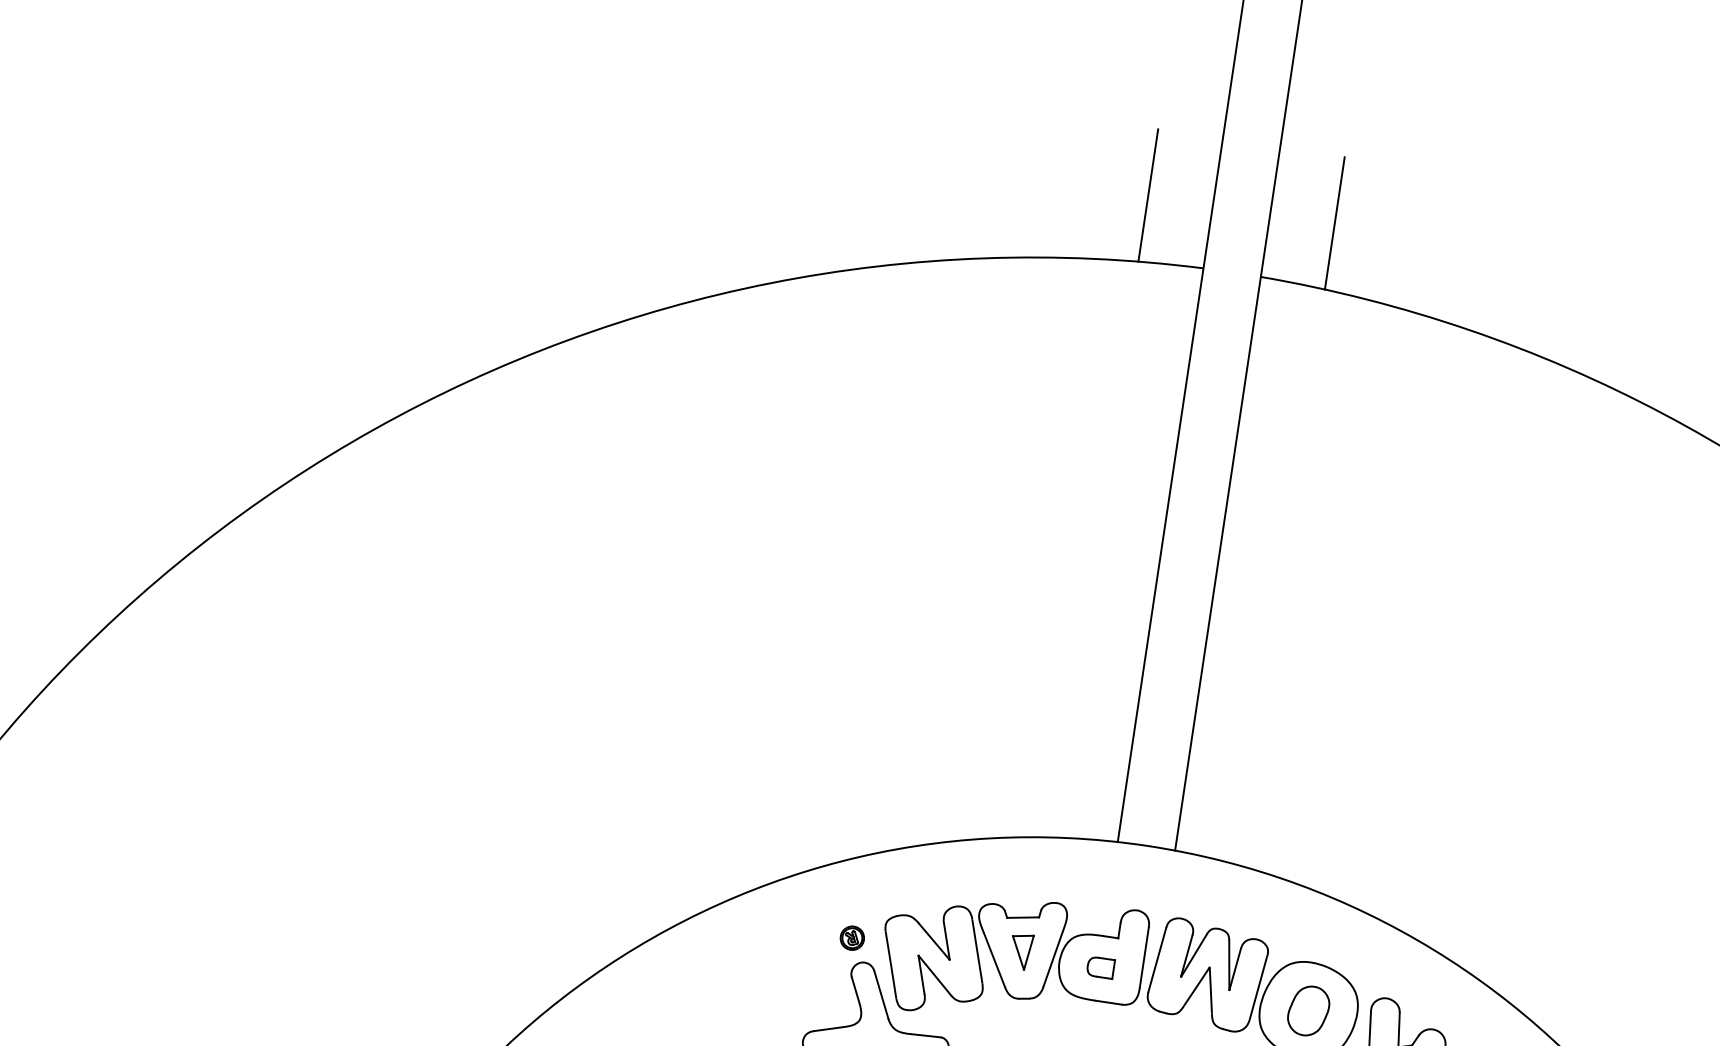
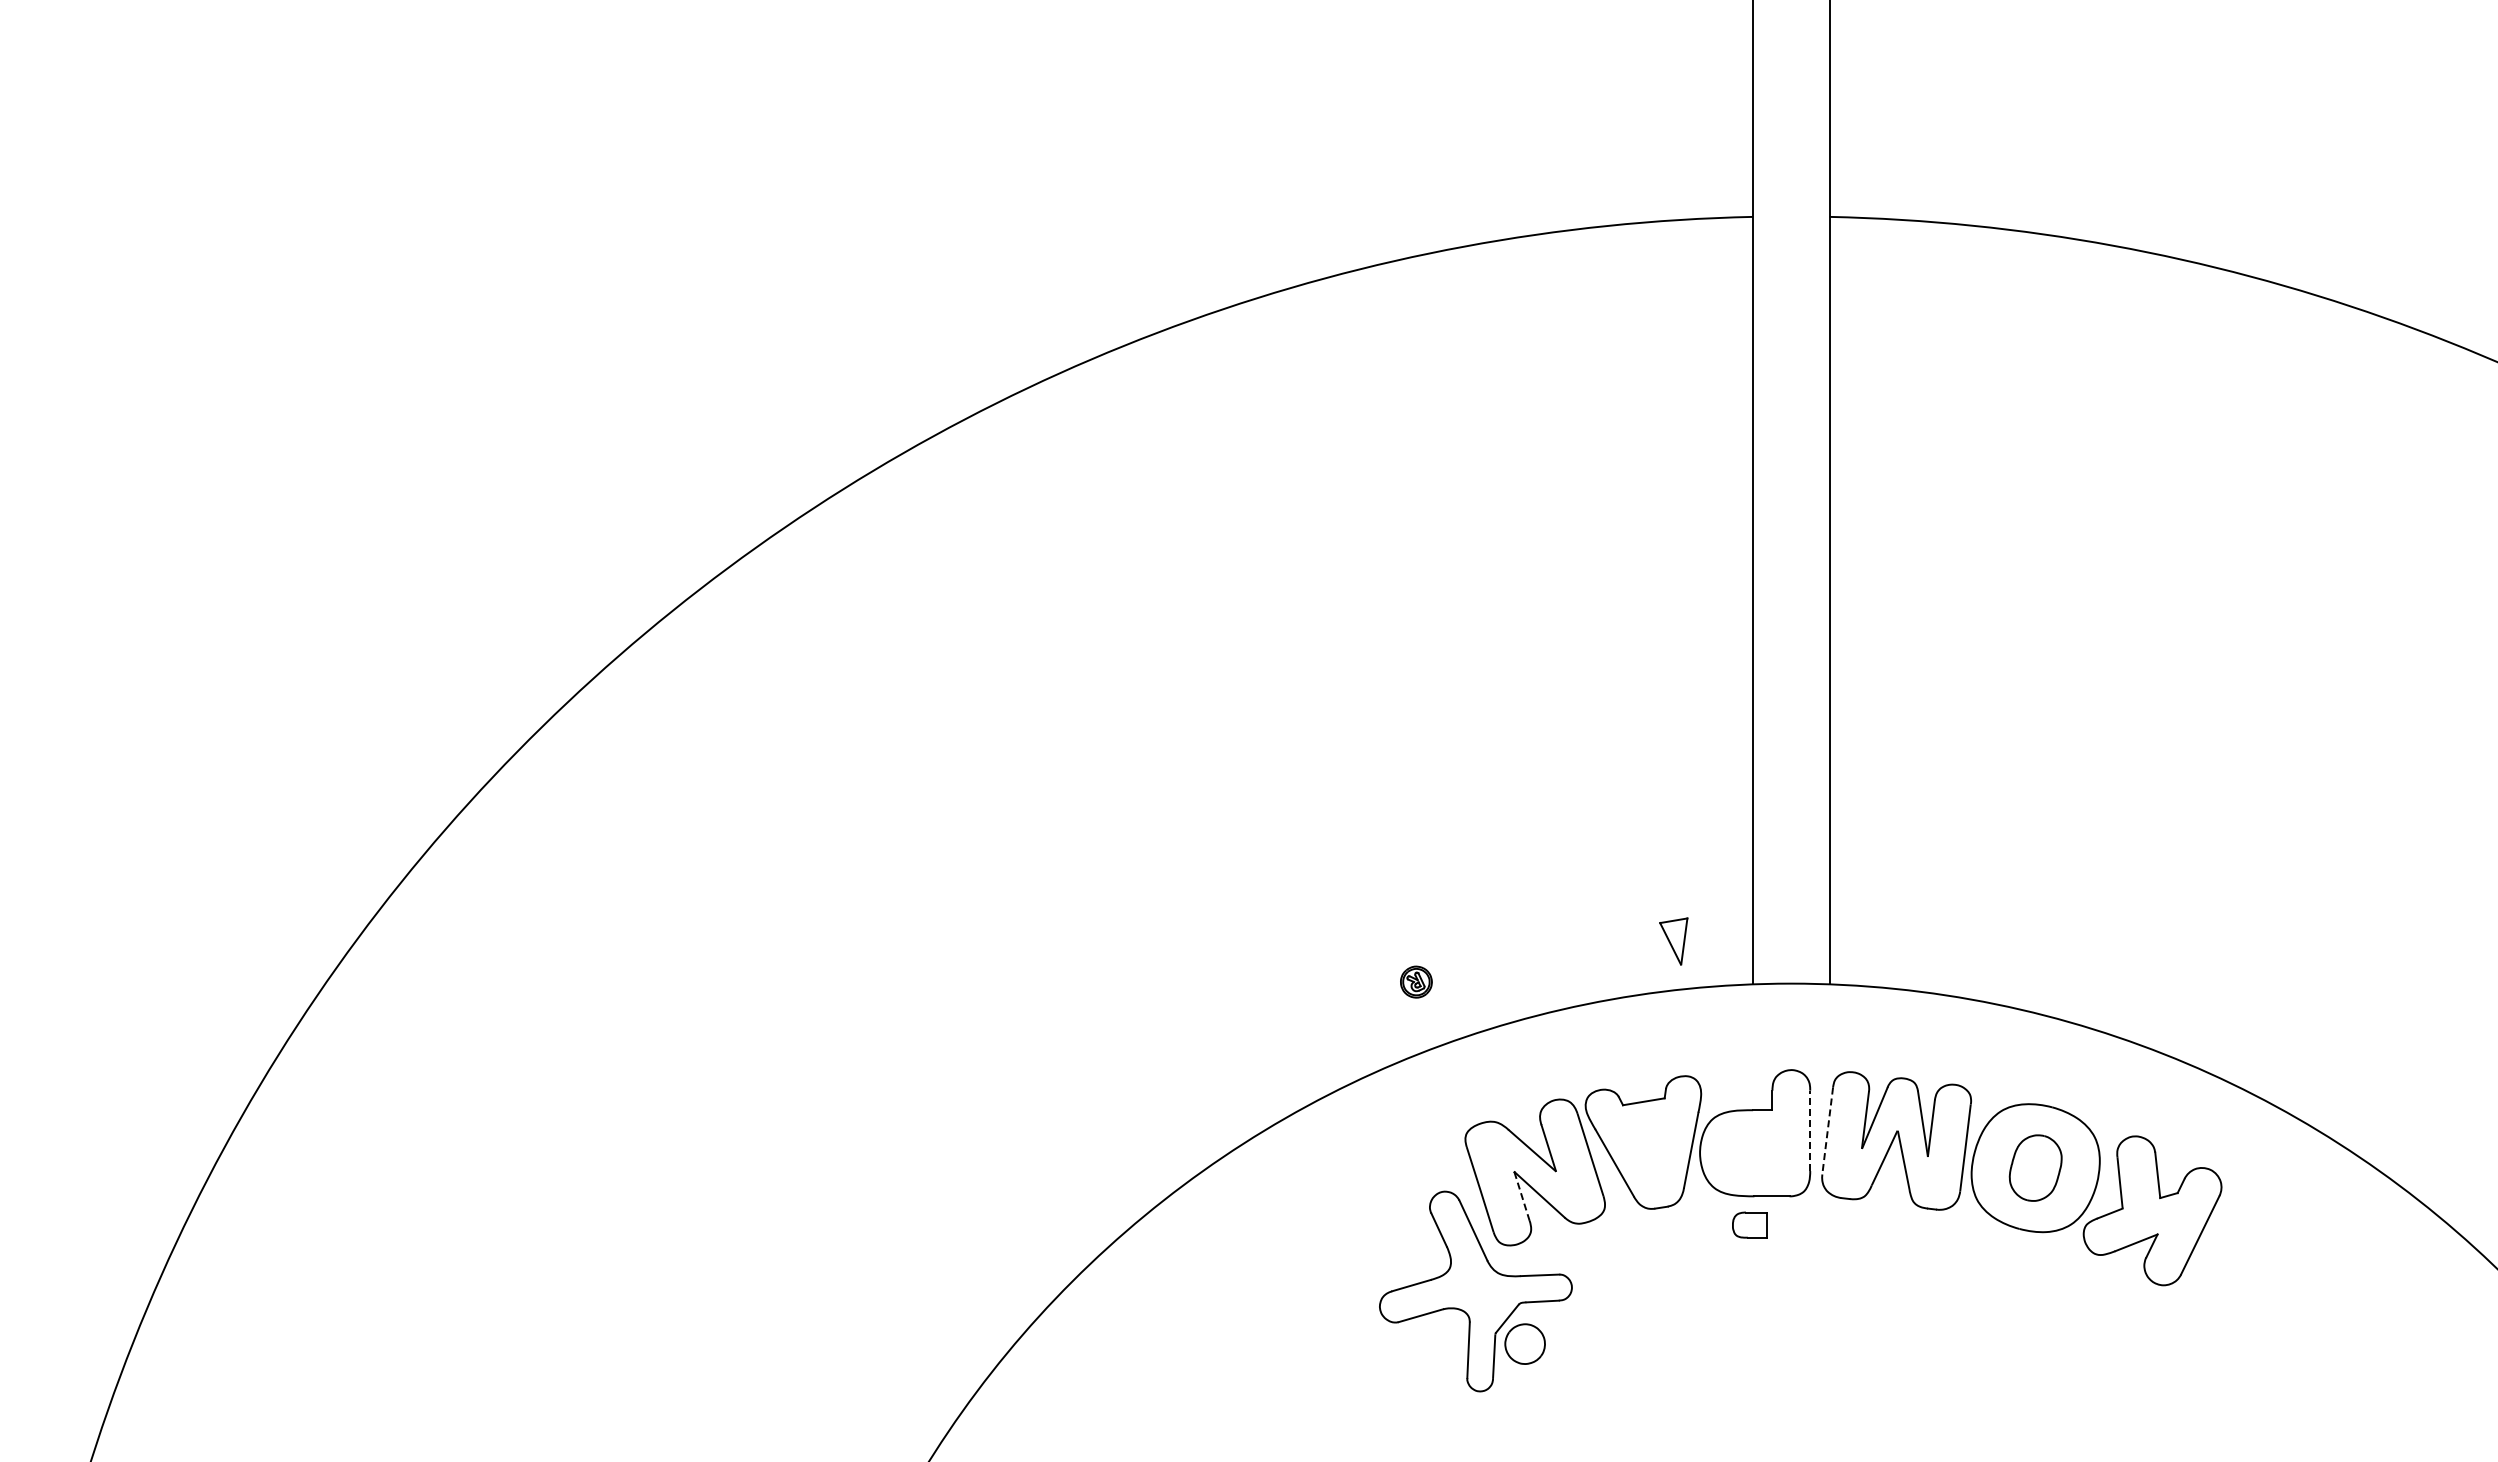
line: (1148, 194) -> (1666, 131), removed
line: (1334, 222) -> (1915, 131), removed
part: (852, 937) -> (1416, 981), moved
part: (1020, 951) -> (1673, 941), moved
line: (1144, 957) -> (1810, 1130), solid -> dashed
line: (1157, 960) -> (1827, 1131), solid -> dashed
part: (1100, 967) -> (1749, 1224), moved
line: (921, 974) -> (1521, 1196), solid -> dashed

